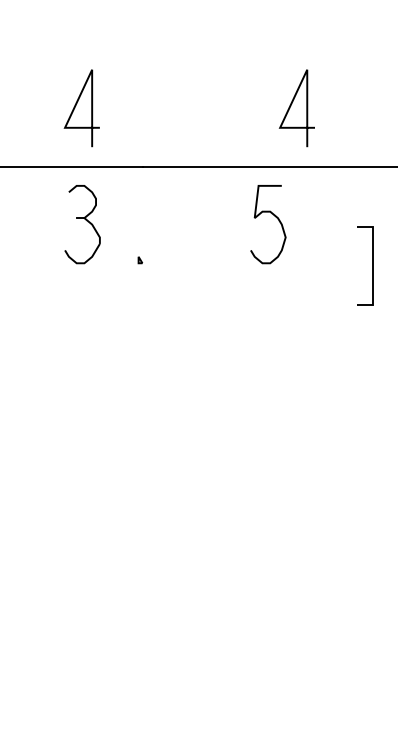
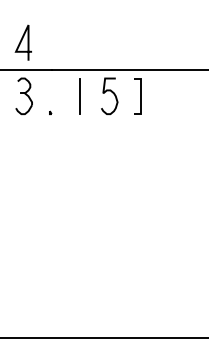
line: (291, 107) -> (120, 42), removed
line: (205, 224) -> (80, 96), added
line: (372, 266) -> (140, 96), moved

